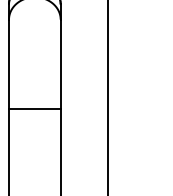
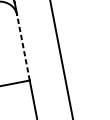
line: (60, 64) -> (23, 47), solid -> dashed

